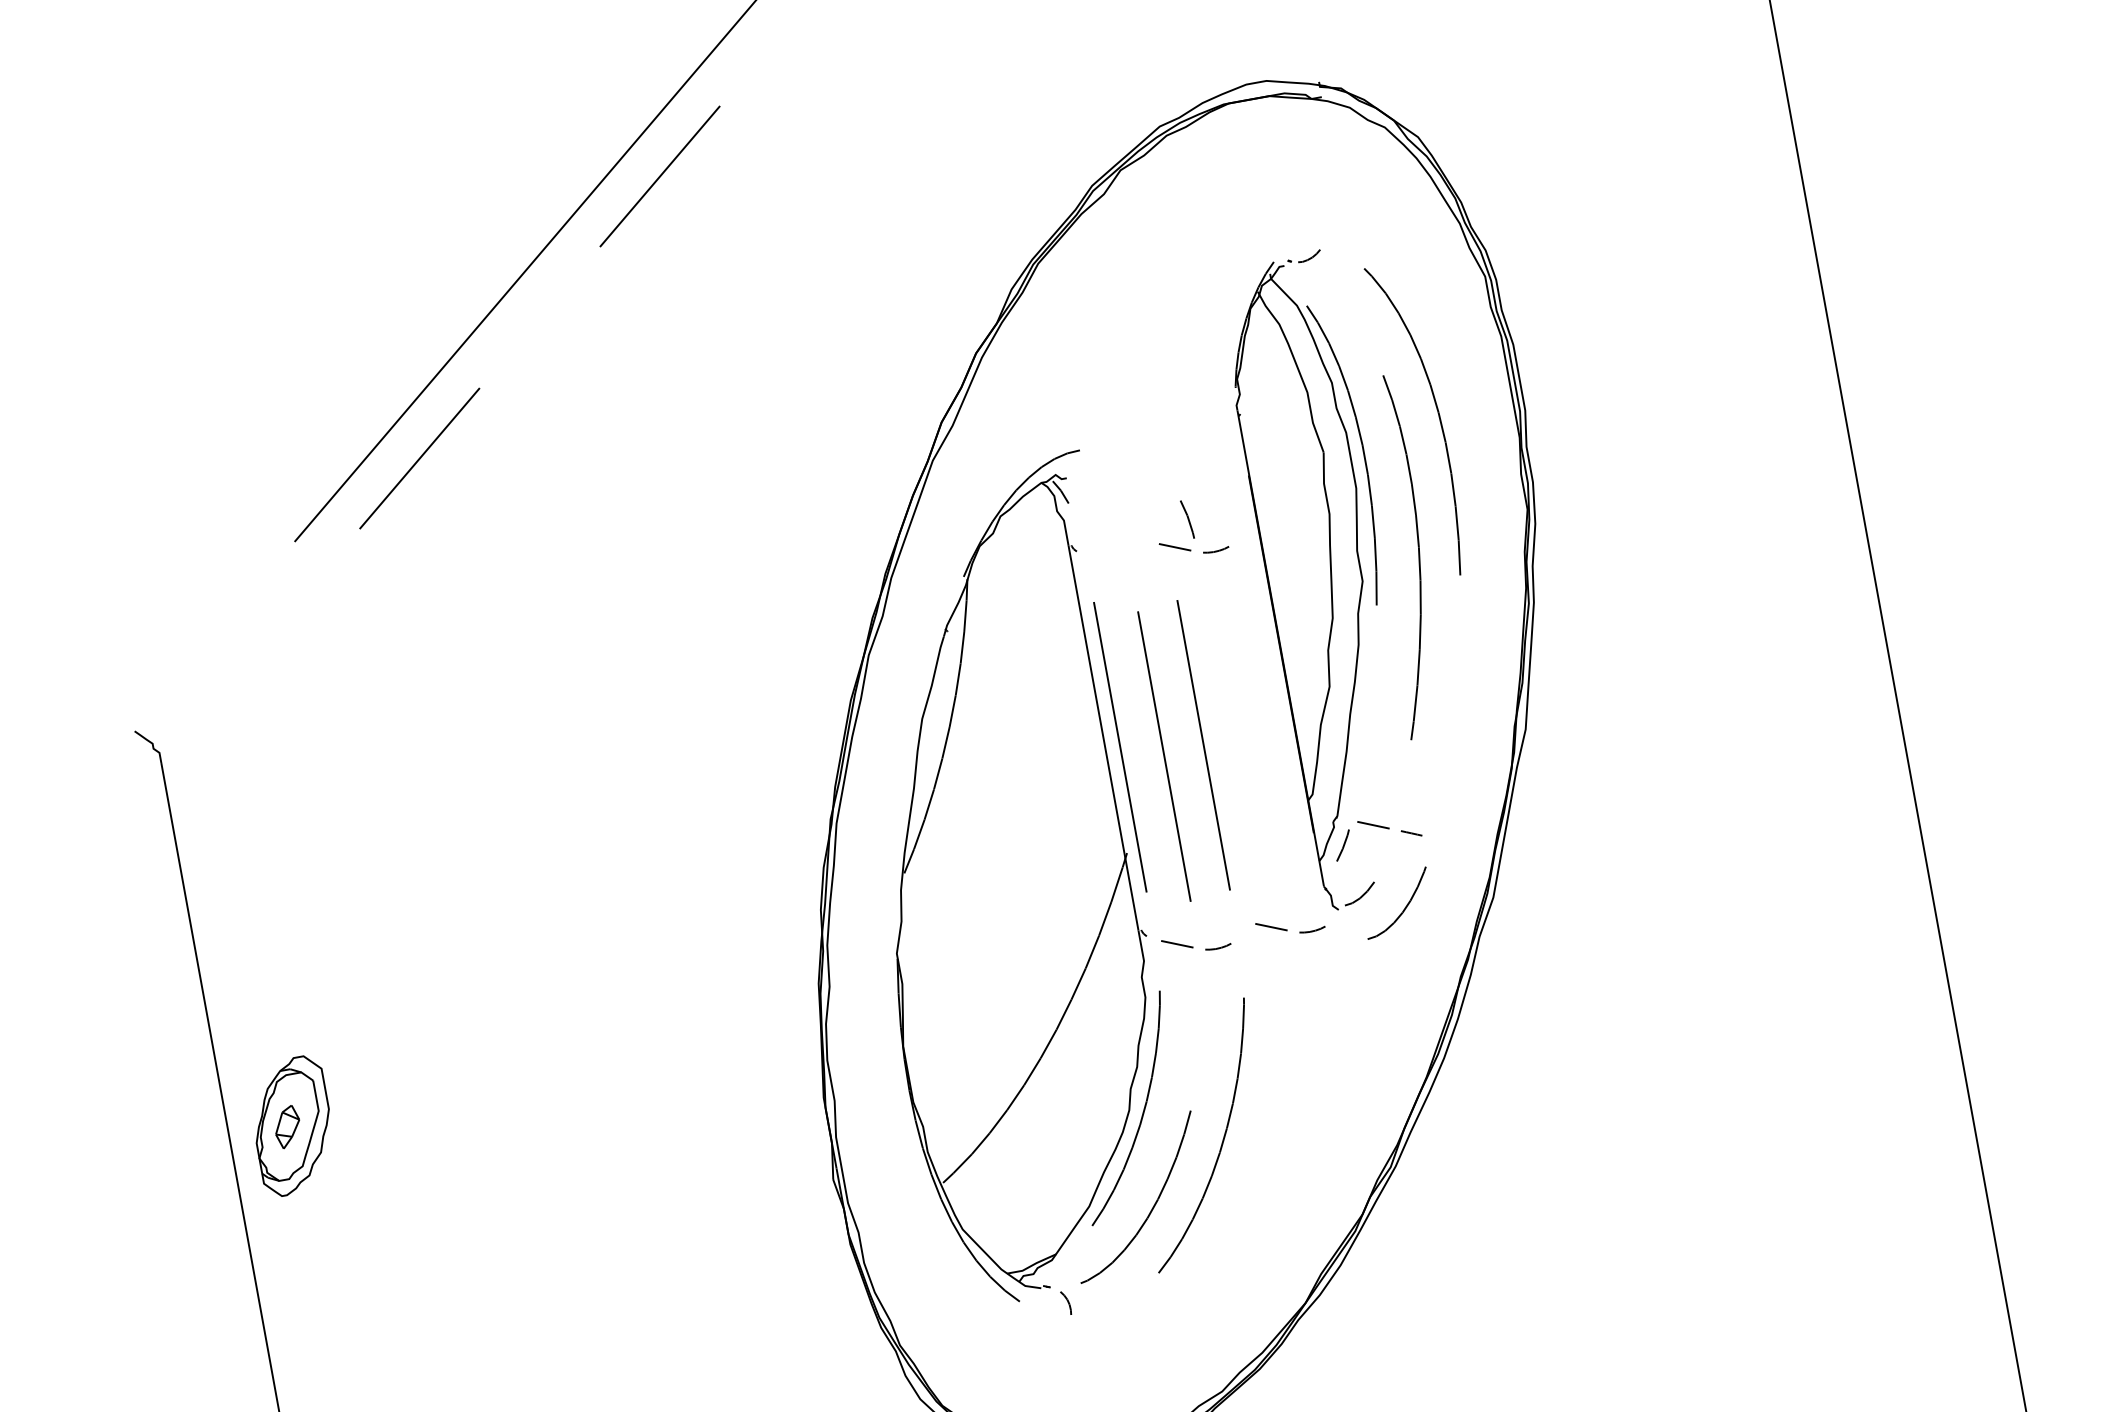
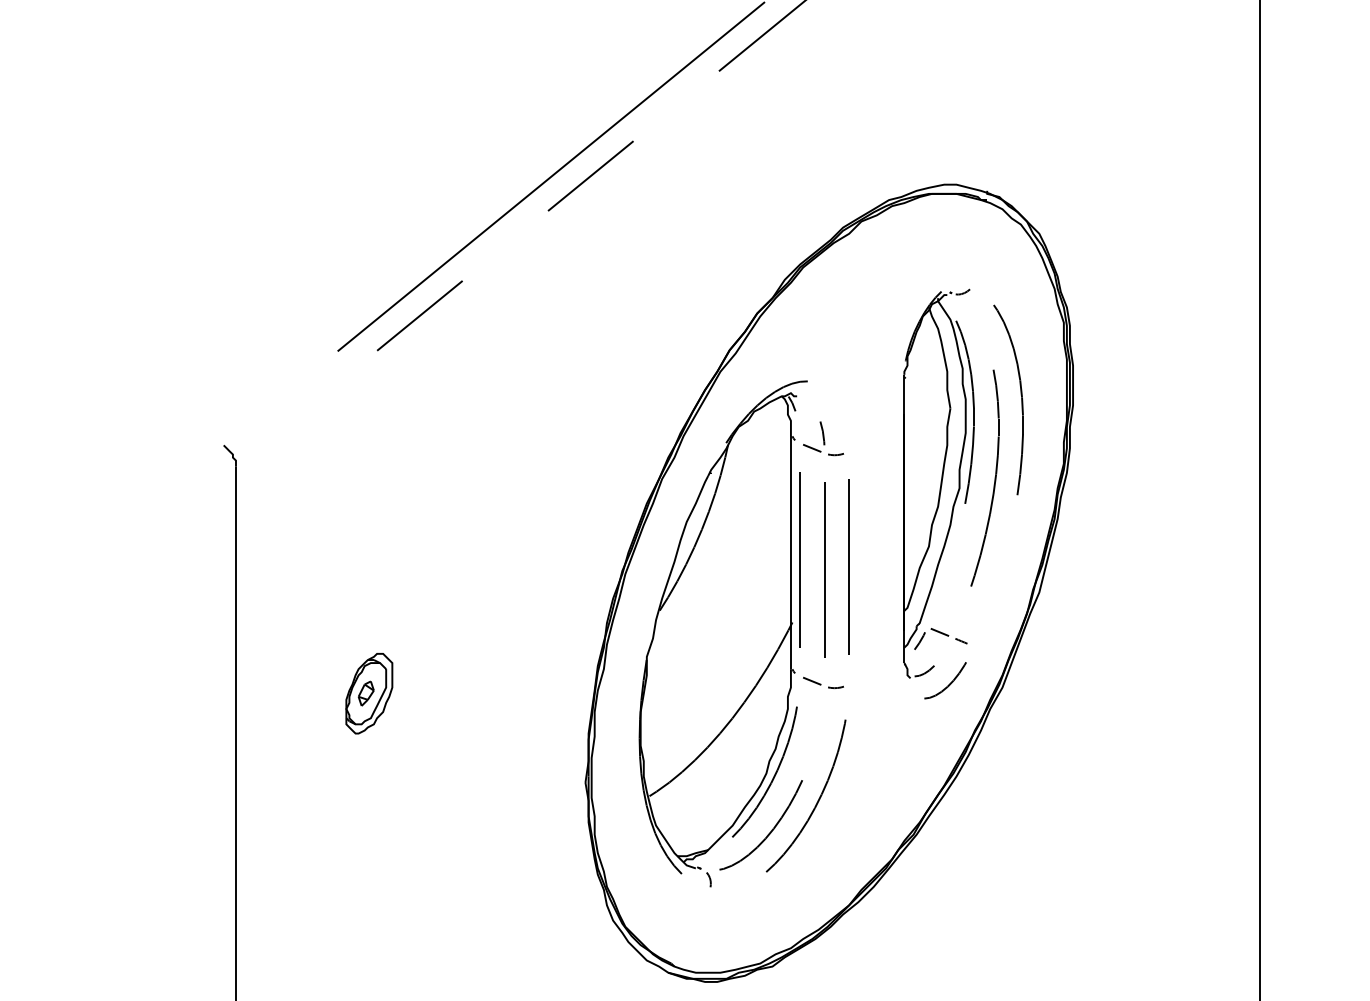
part: (1190, 527) -> (823, 438), moved
part: (1290, 925) -> (880, 682), removed
part: (292, 1125) -> (369, 693), moved

